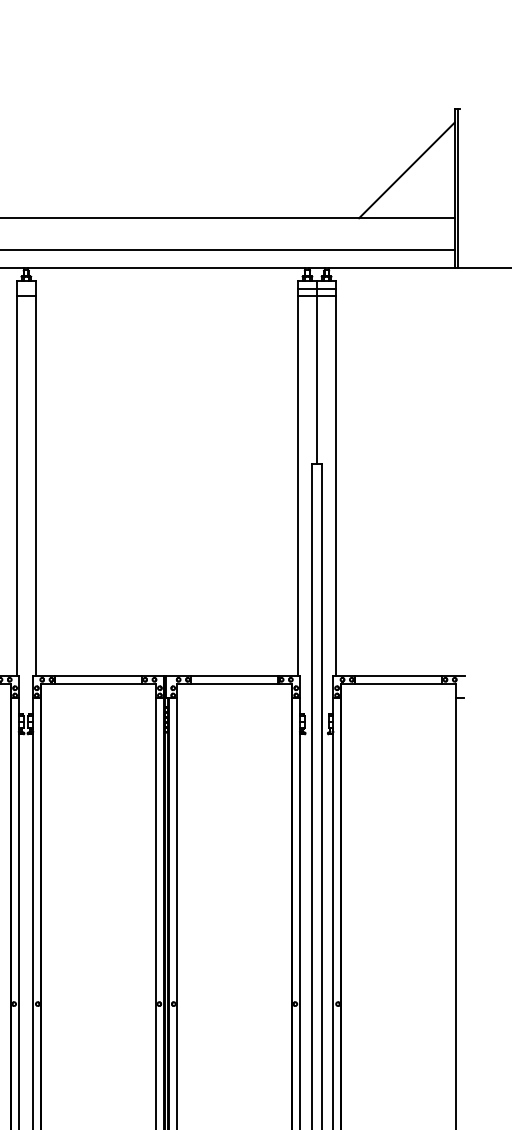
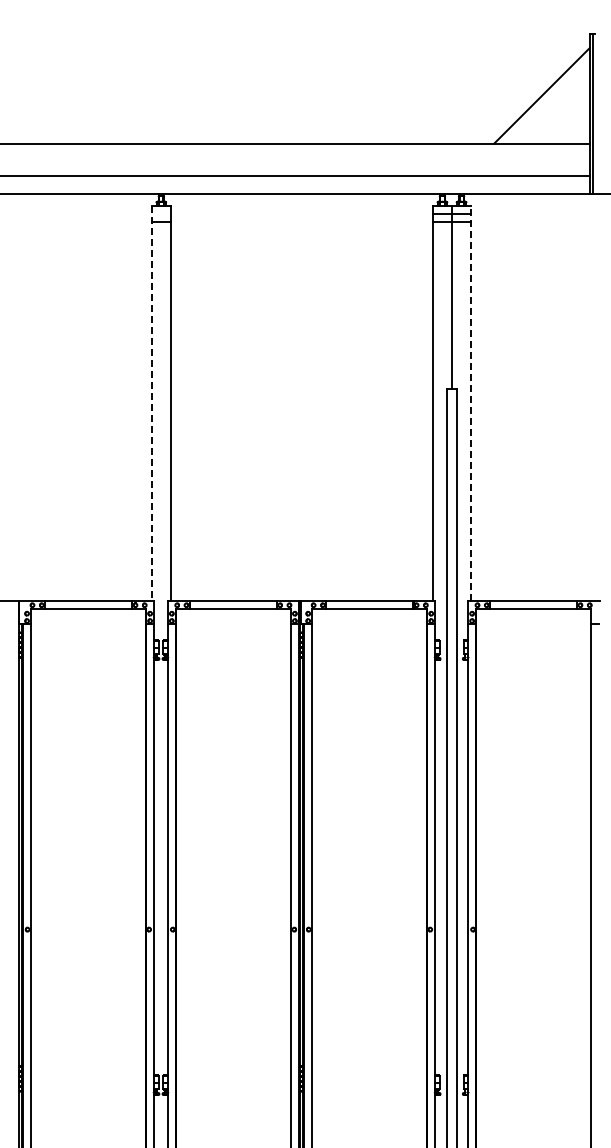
line: (16, 478) -> (151, 403), solid -> dashed
line: (336, 478) -> (471, 403), solid -> dashed

